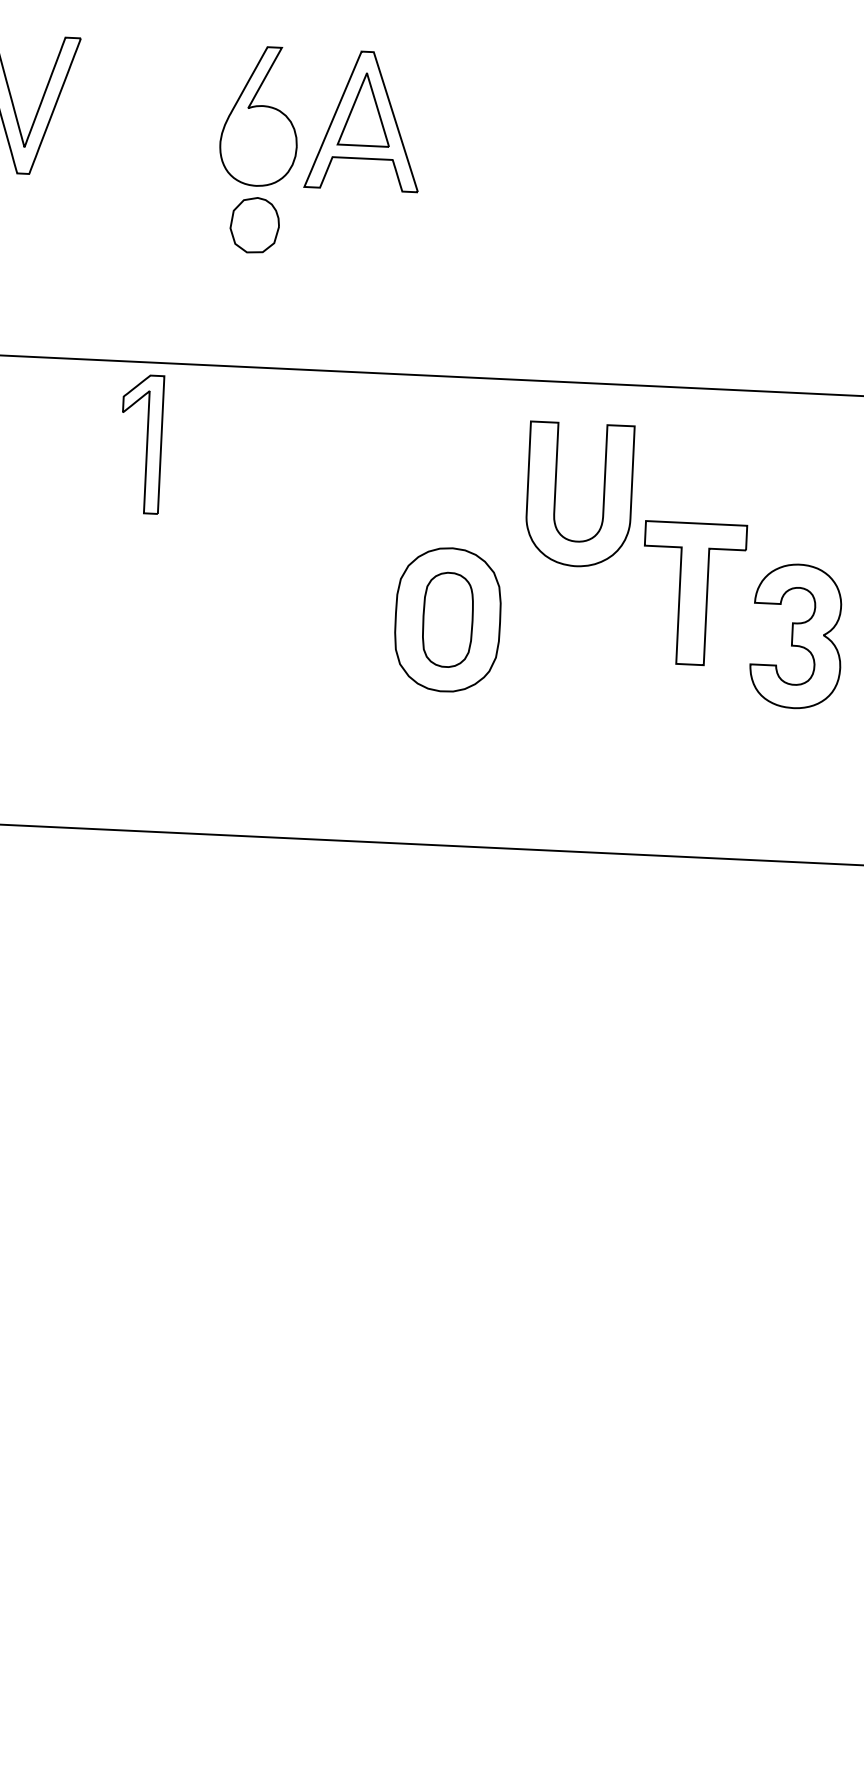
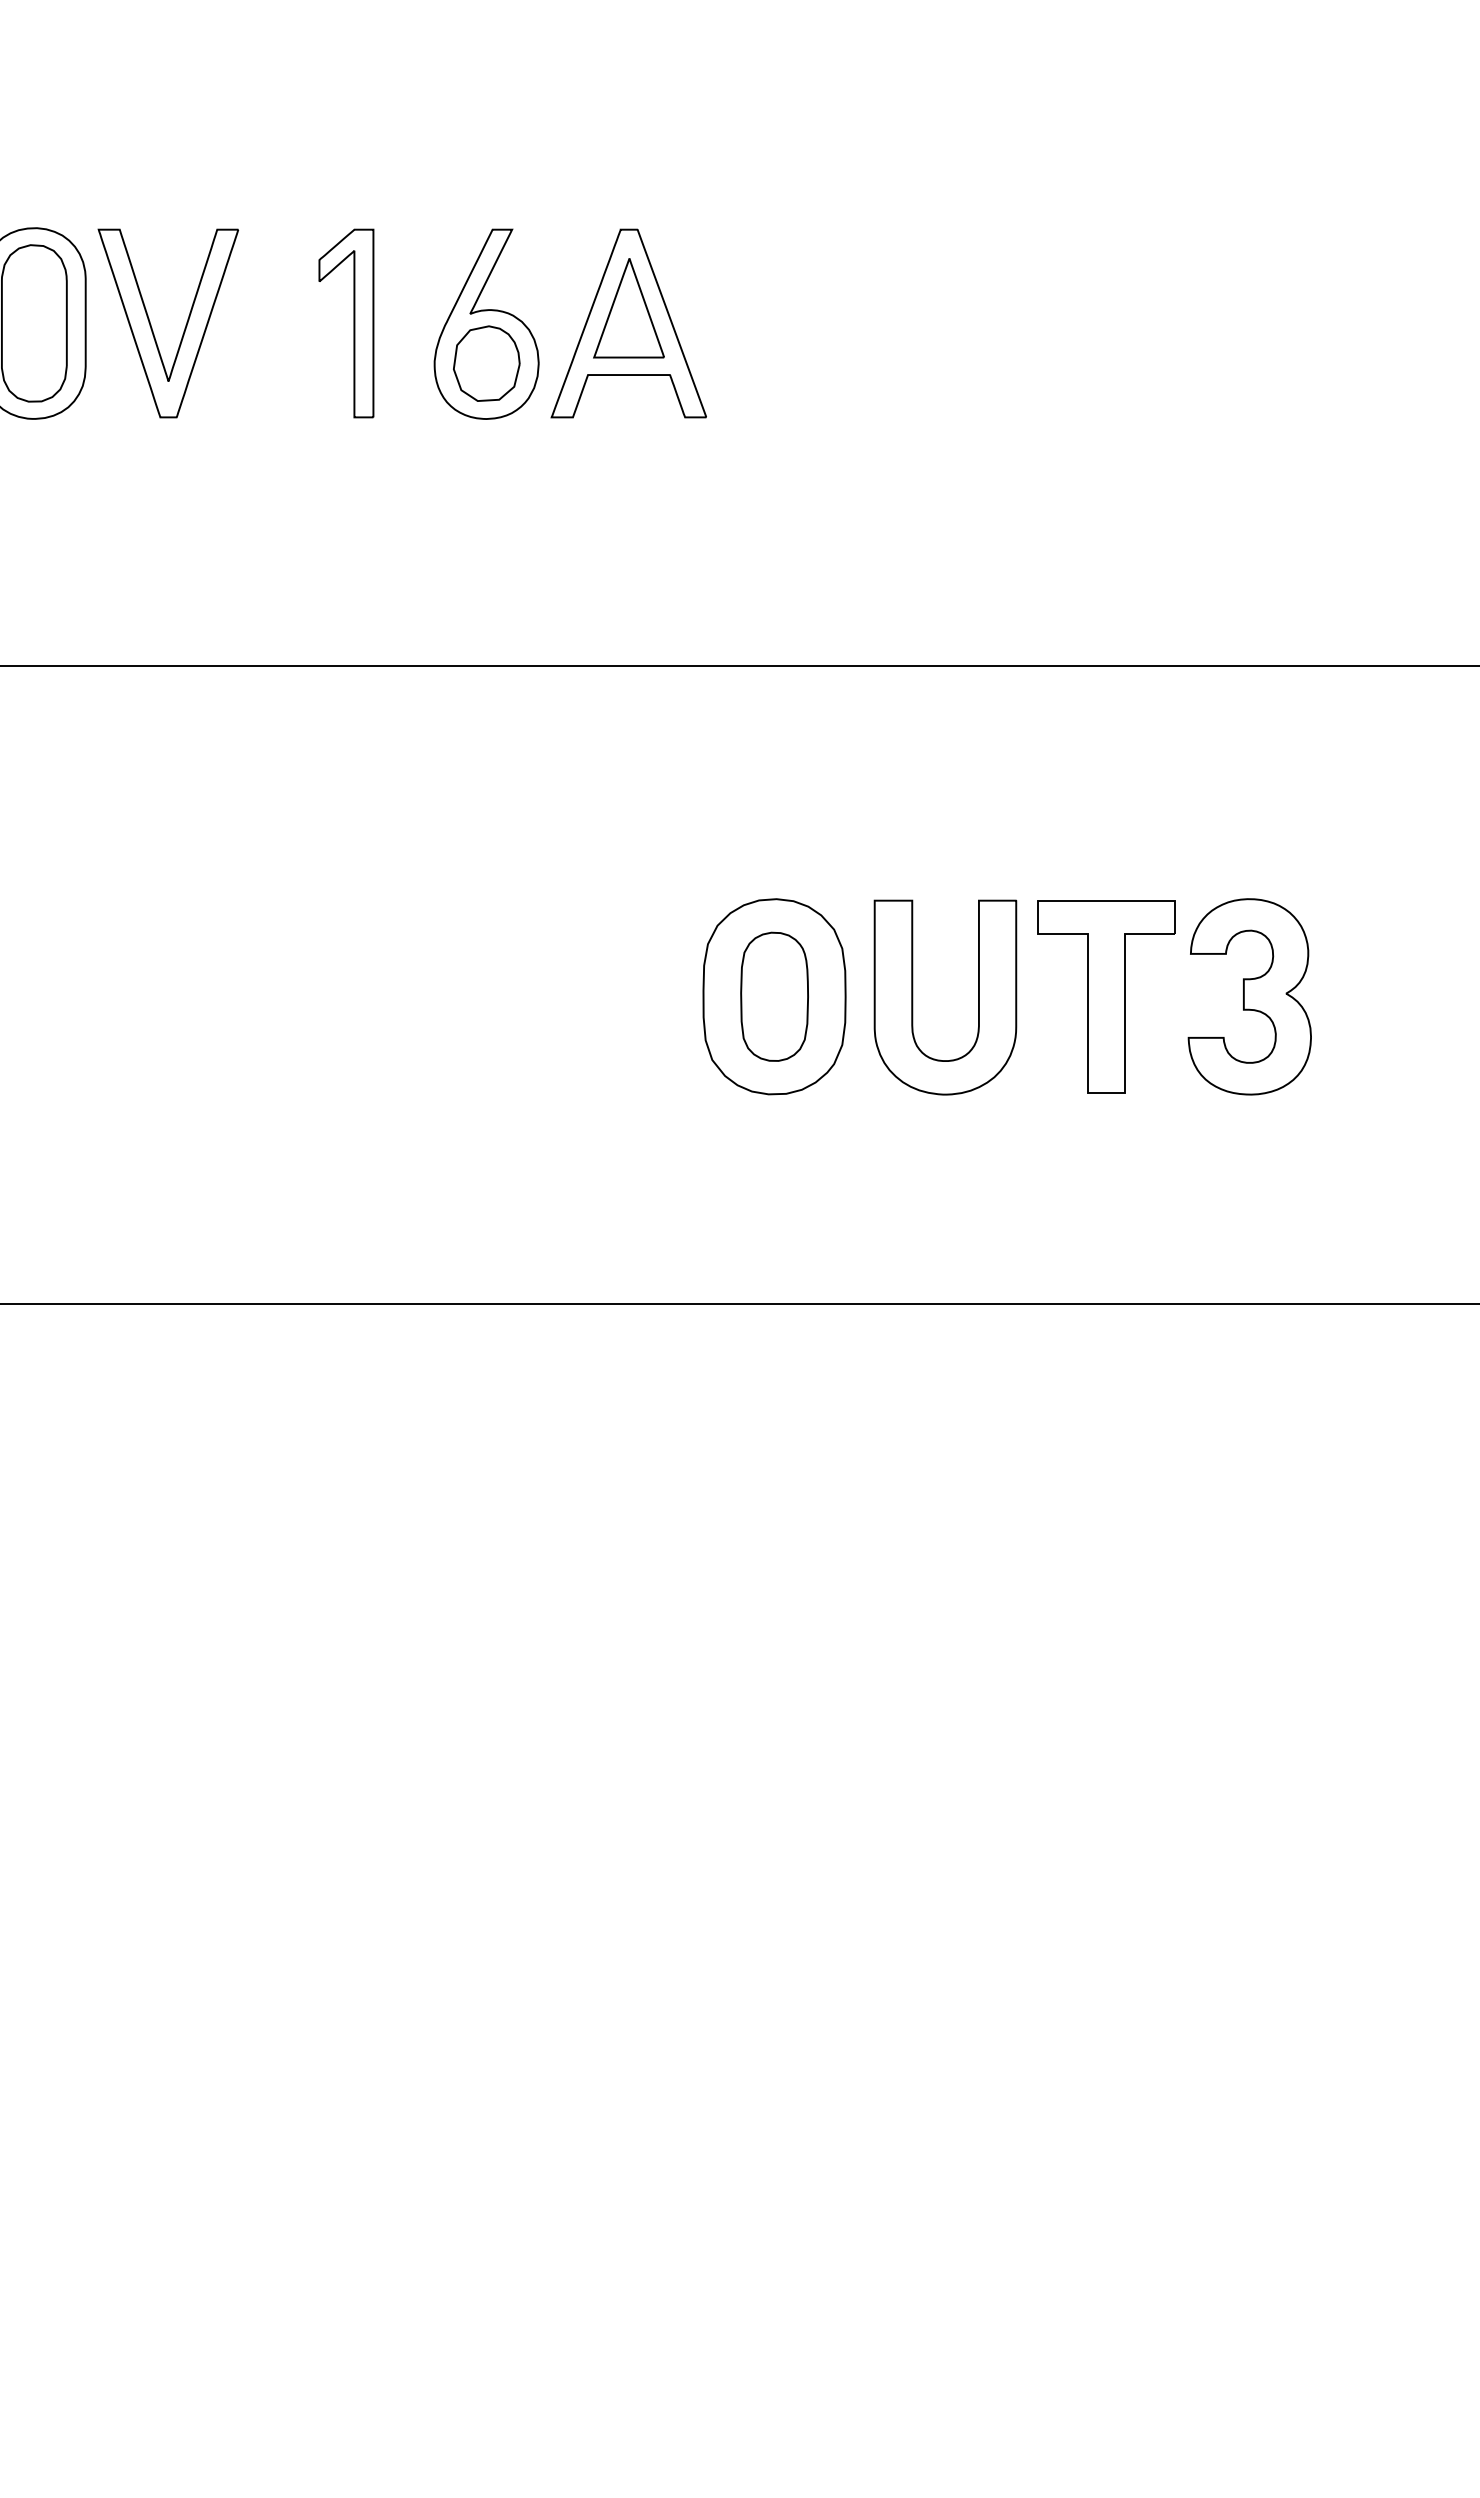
part: (254, 225) -> (486, 363), moved
part: (146, 444) -> (353, 323), moved
part: (556, 493) -> (913, 997), moved
part: (693, 593) -> (1106, 996), moved

